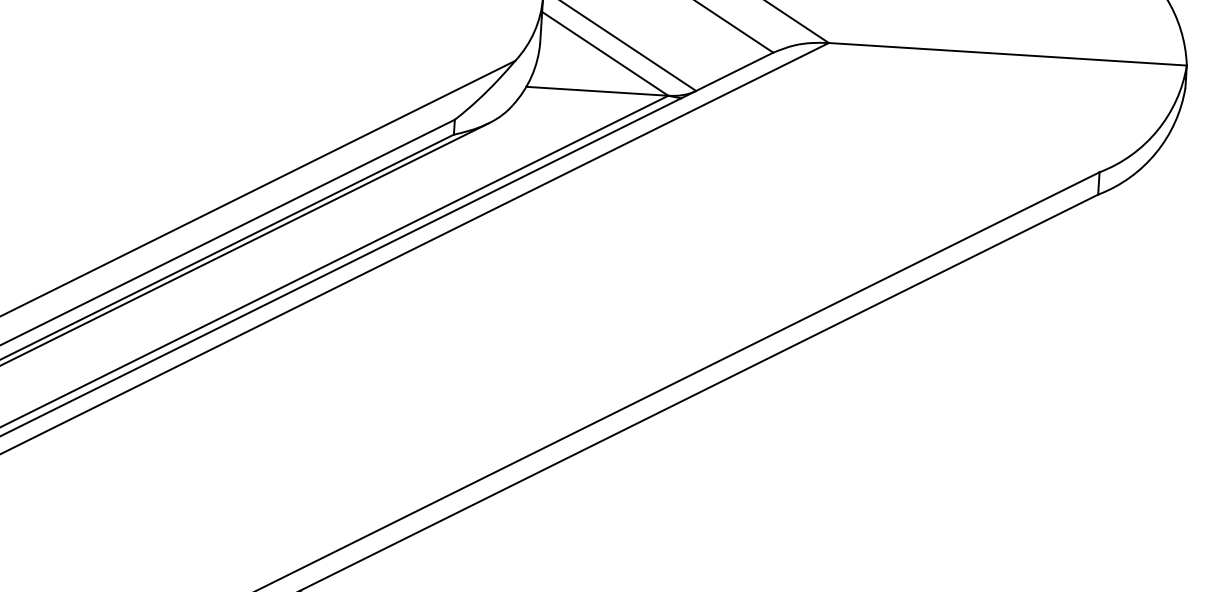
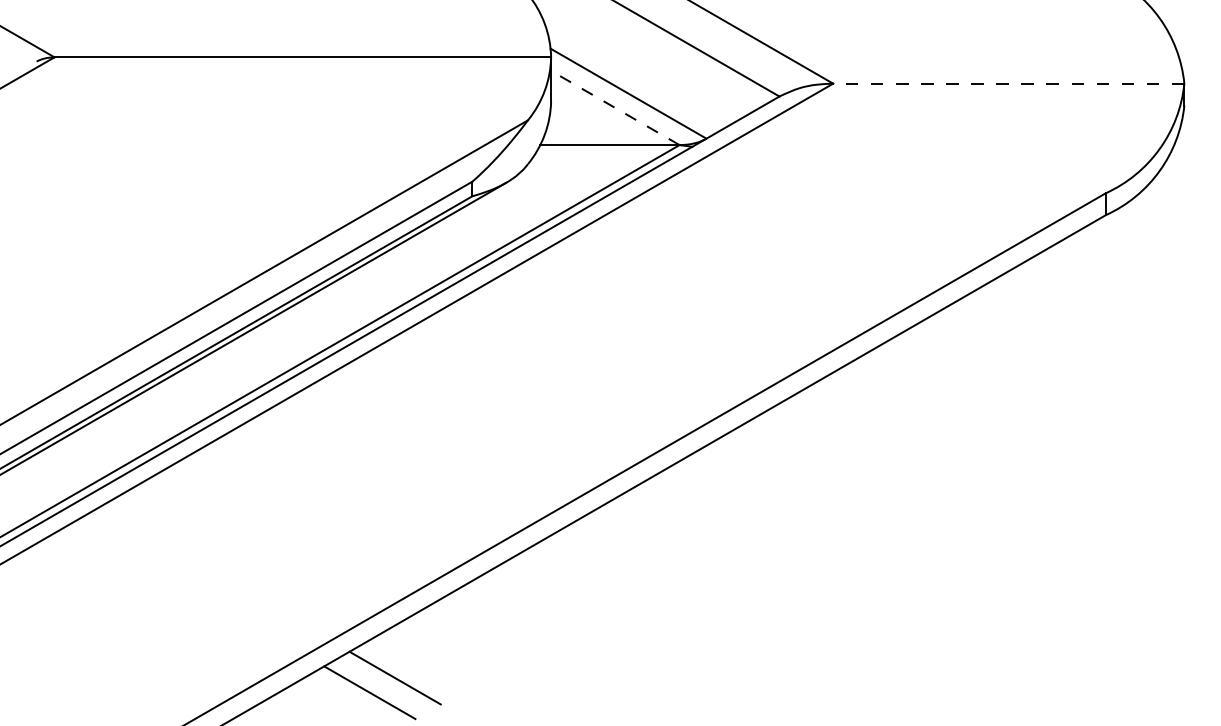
line: (604, 53) -> (614, 107), solid -> dashed
line: (1007, 54) -> (1008, 83), solid -> dashed

